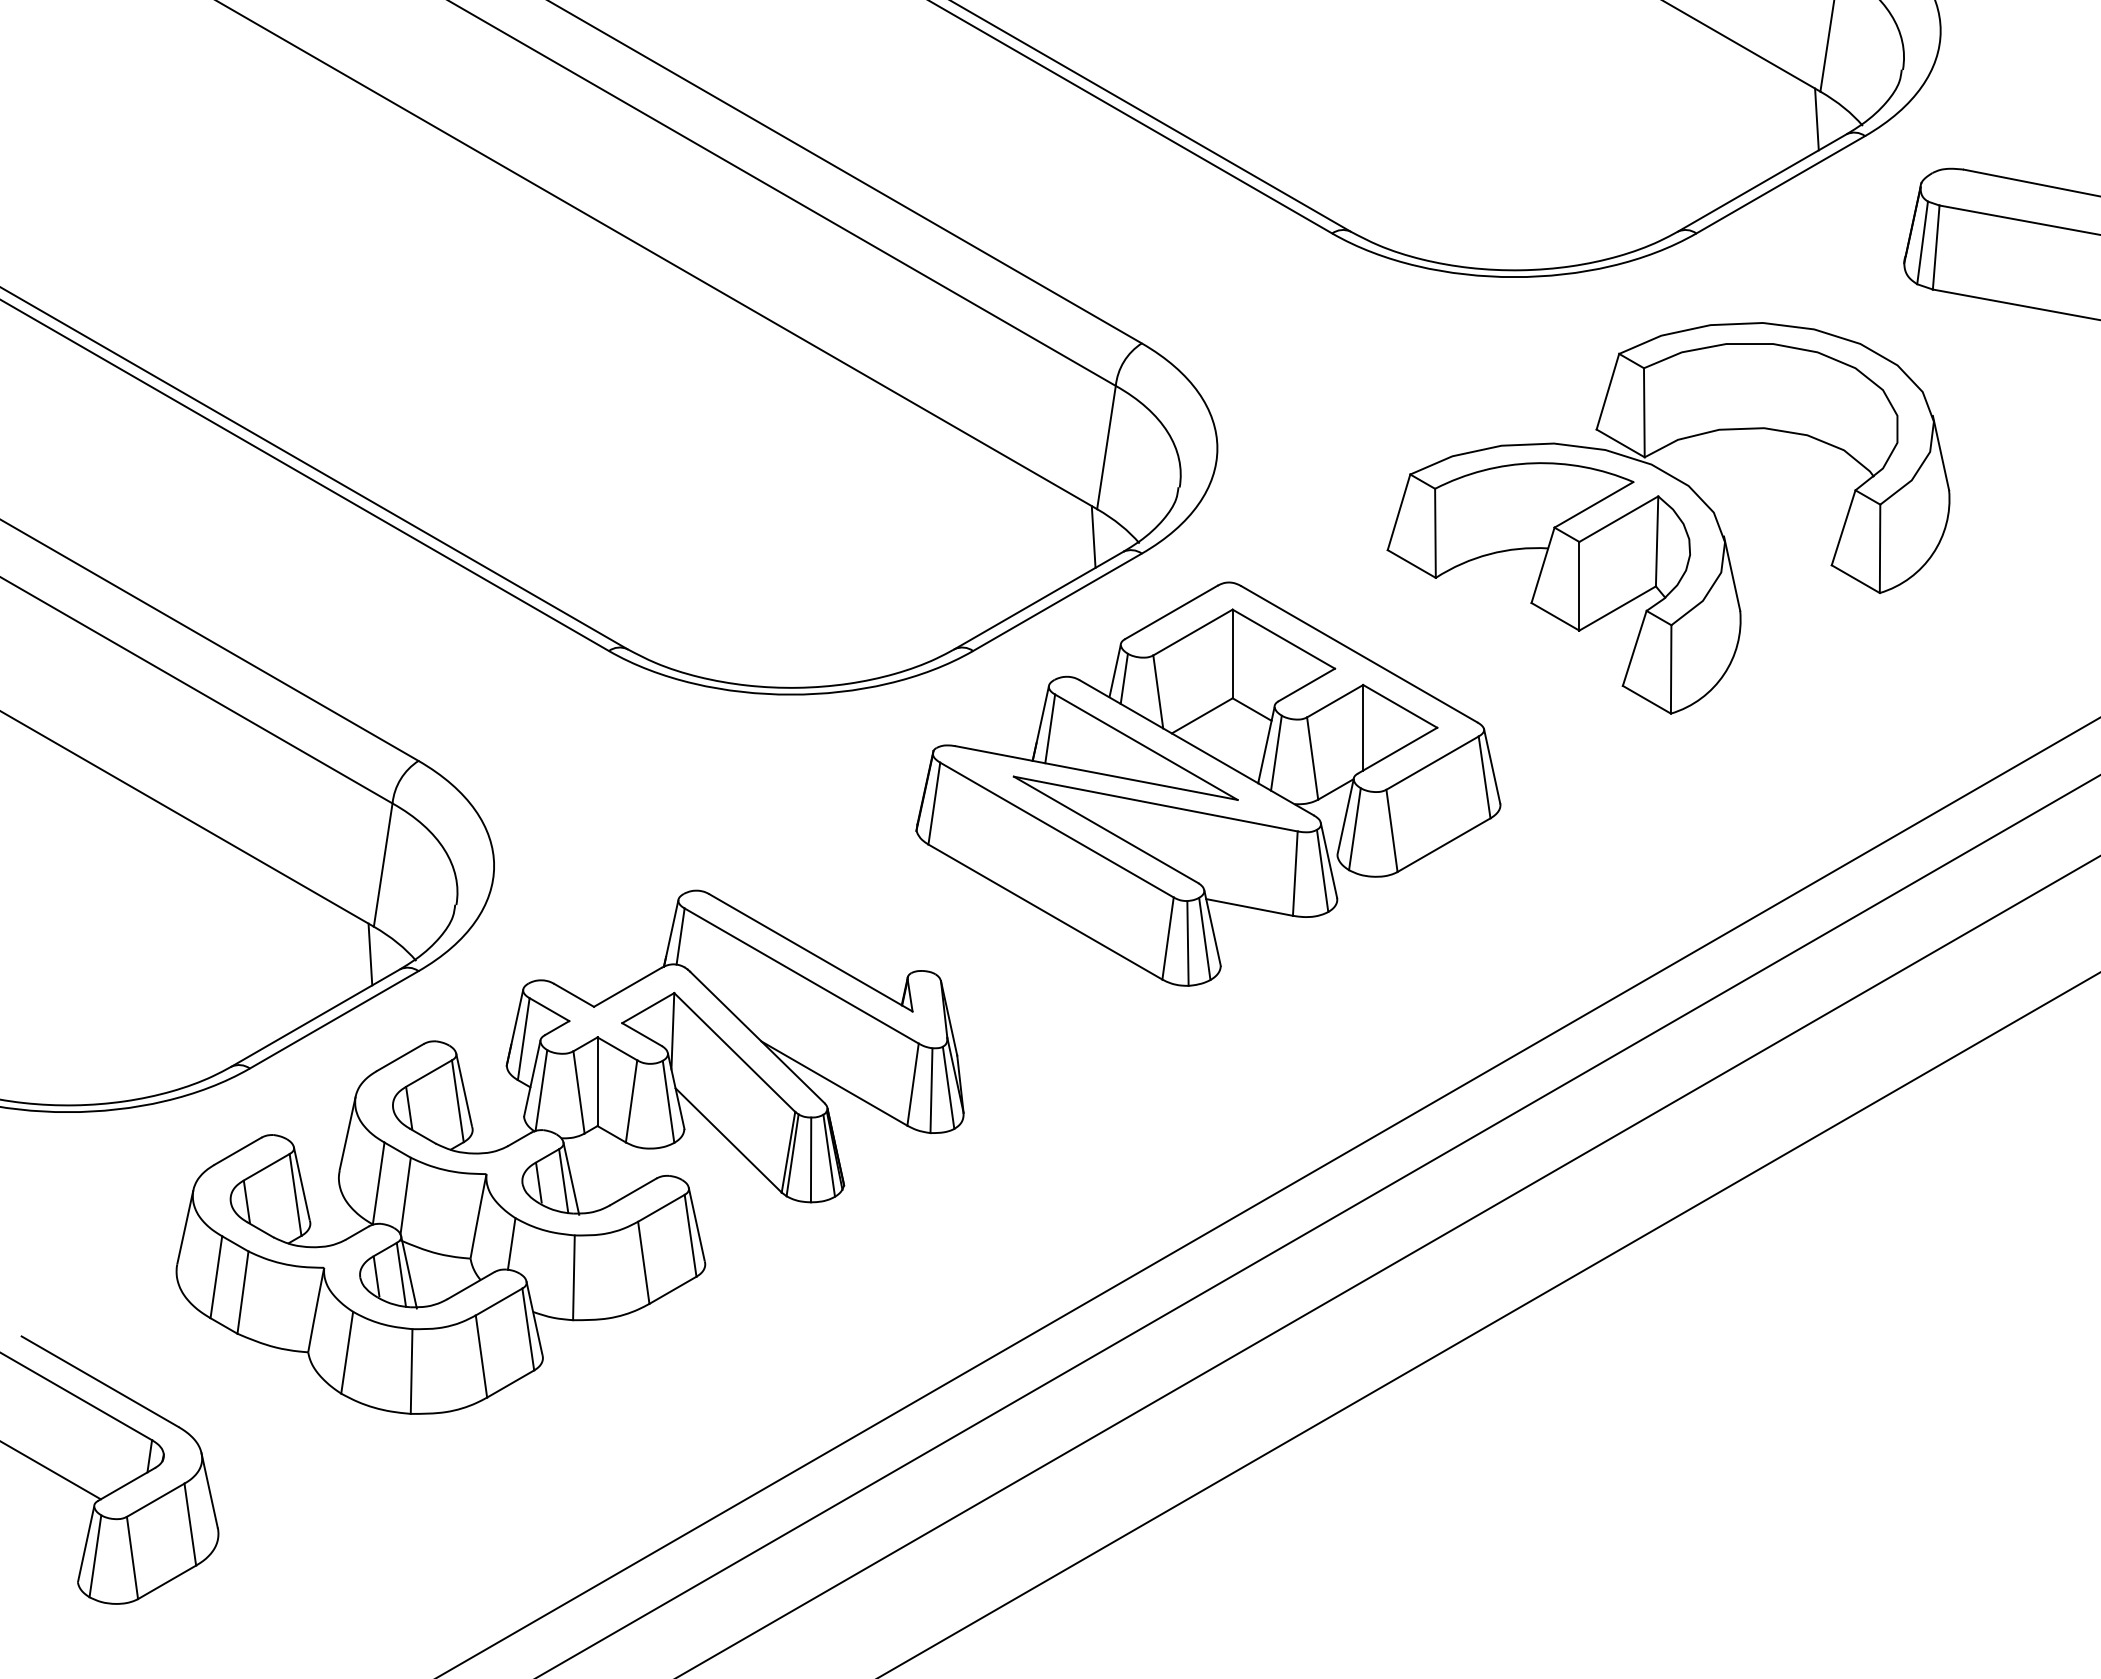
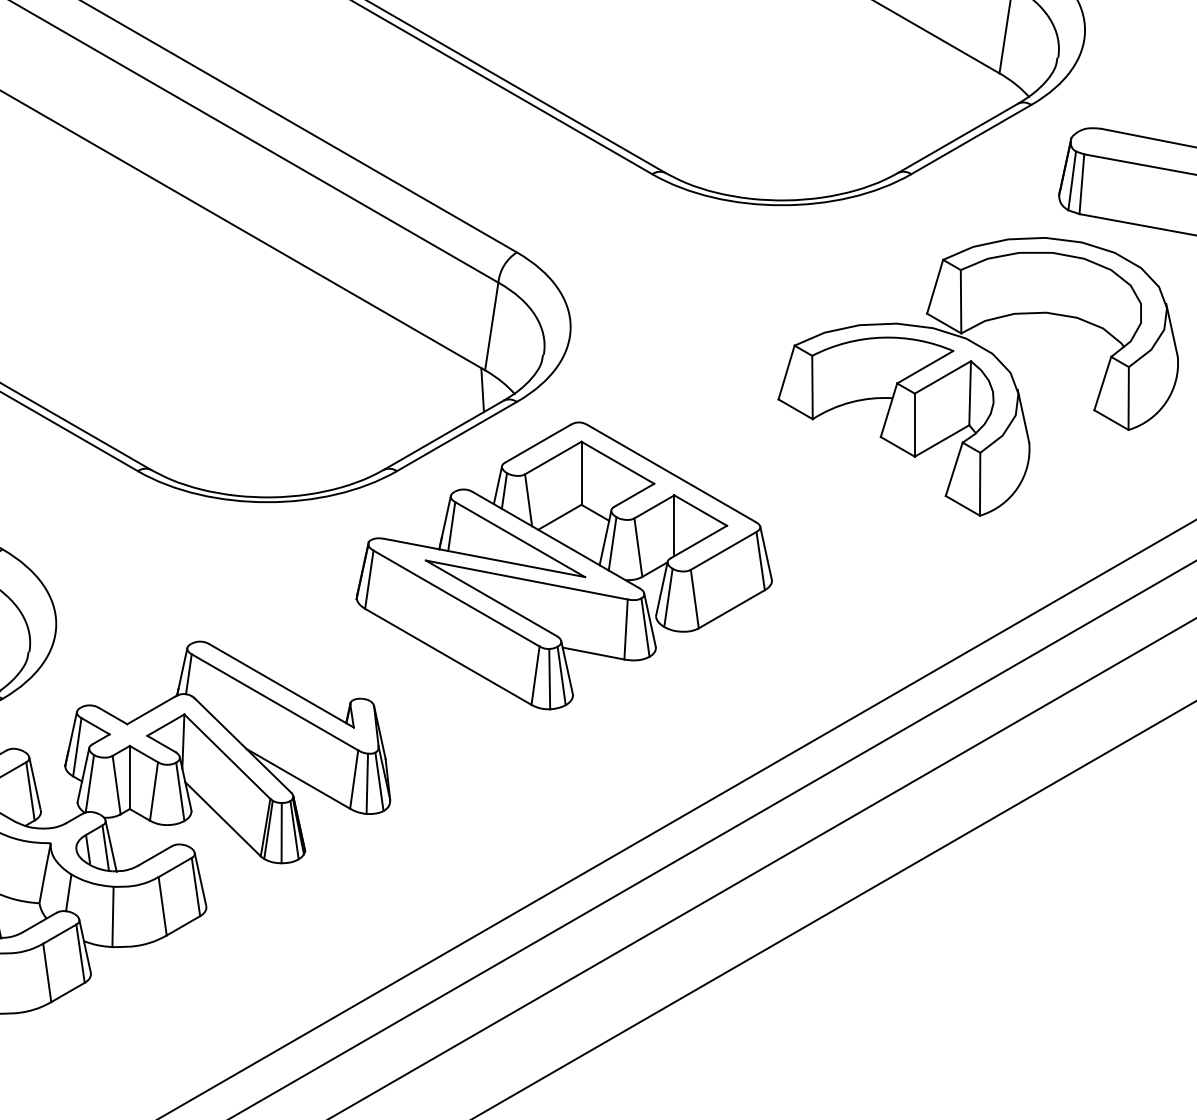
line: (1816, 119) -> (996, 93), removed
part: (1668, 518) -> (978, 376), moved

